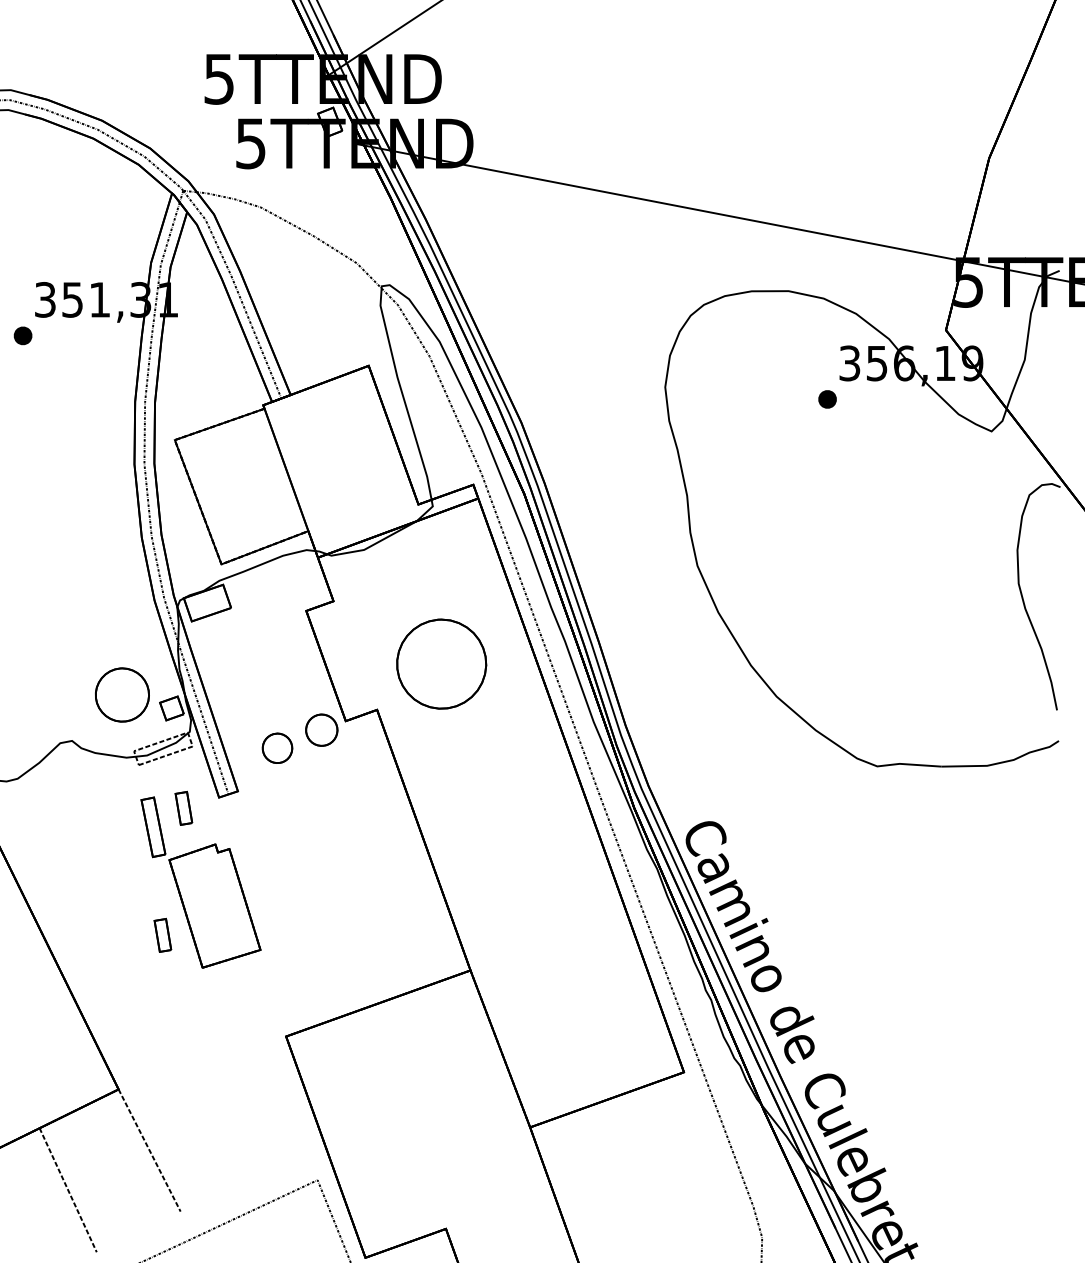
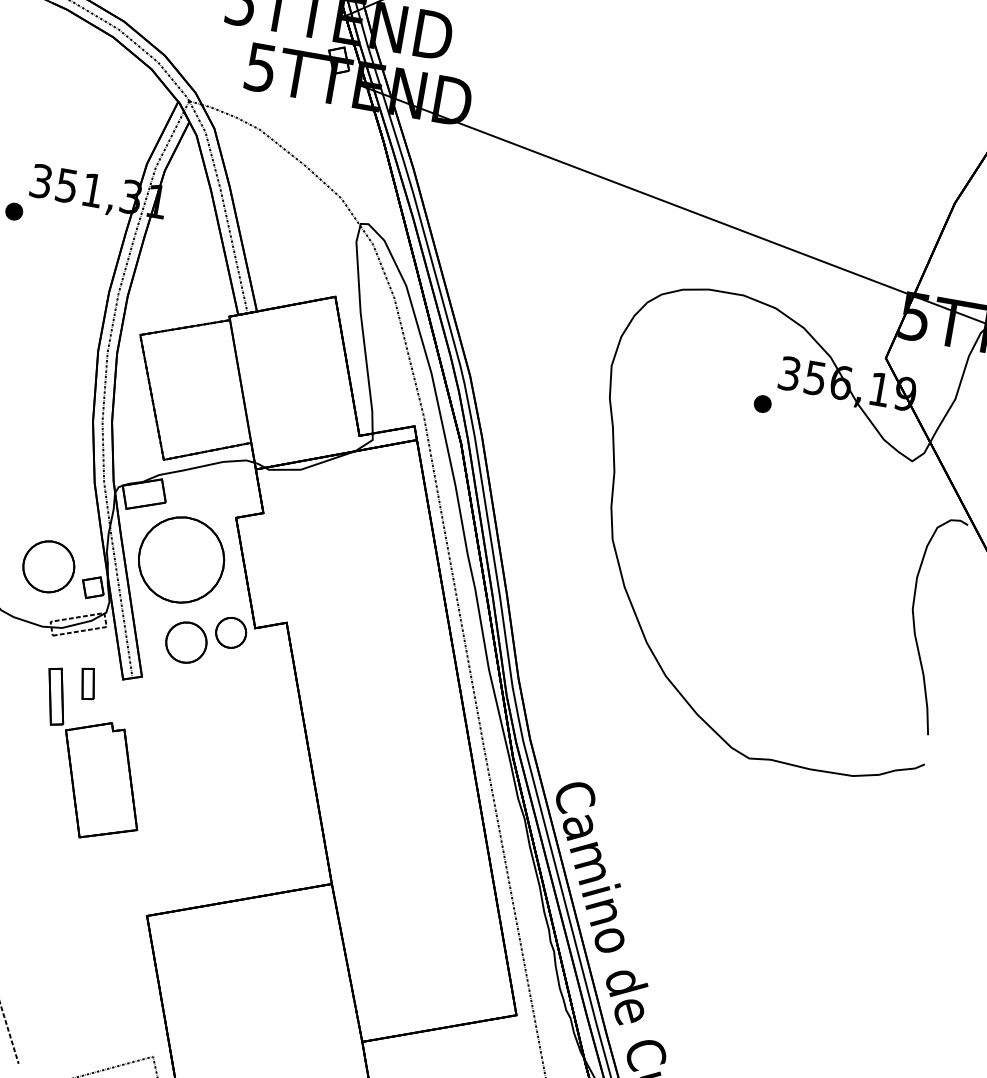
part: (441, 663) -> (181, 559), moved
part: (277, 748) -> (186, 642), size x1.43
part: (162, 934) -> (47, 799), removed

